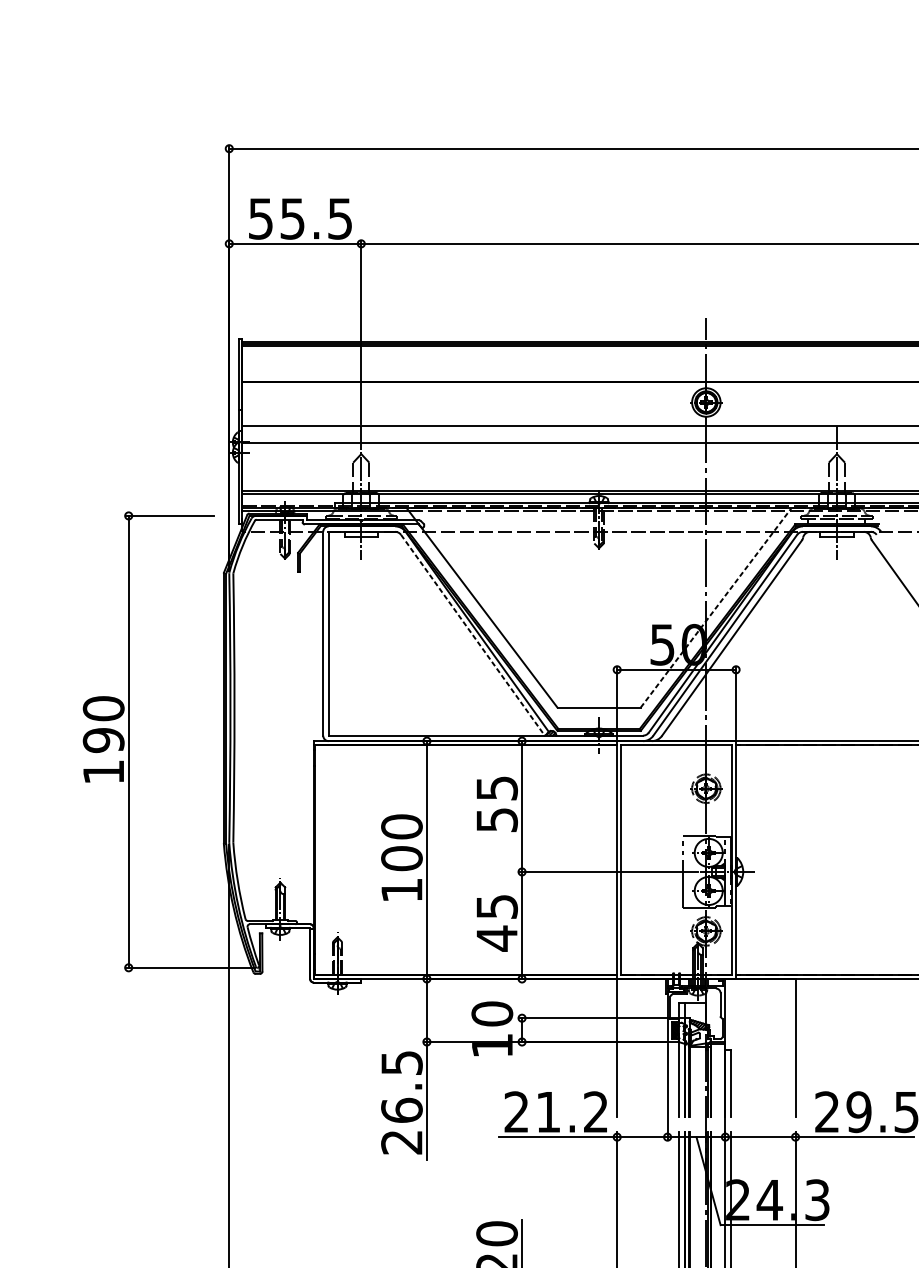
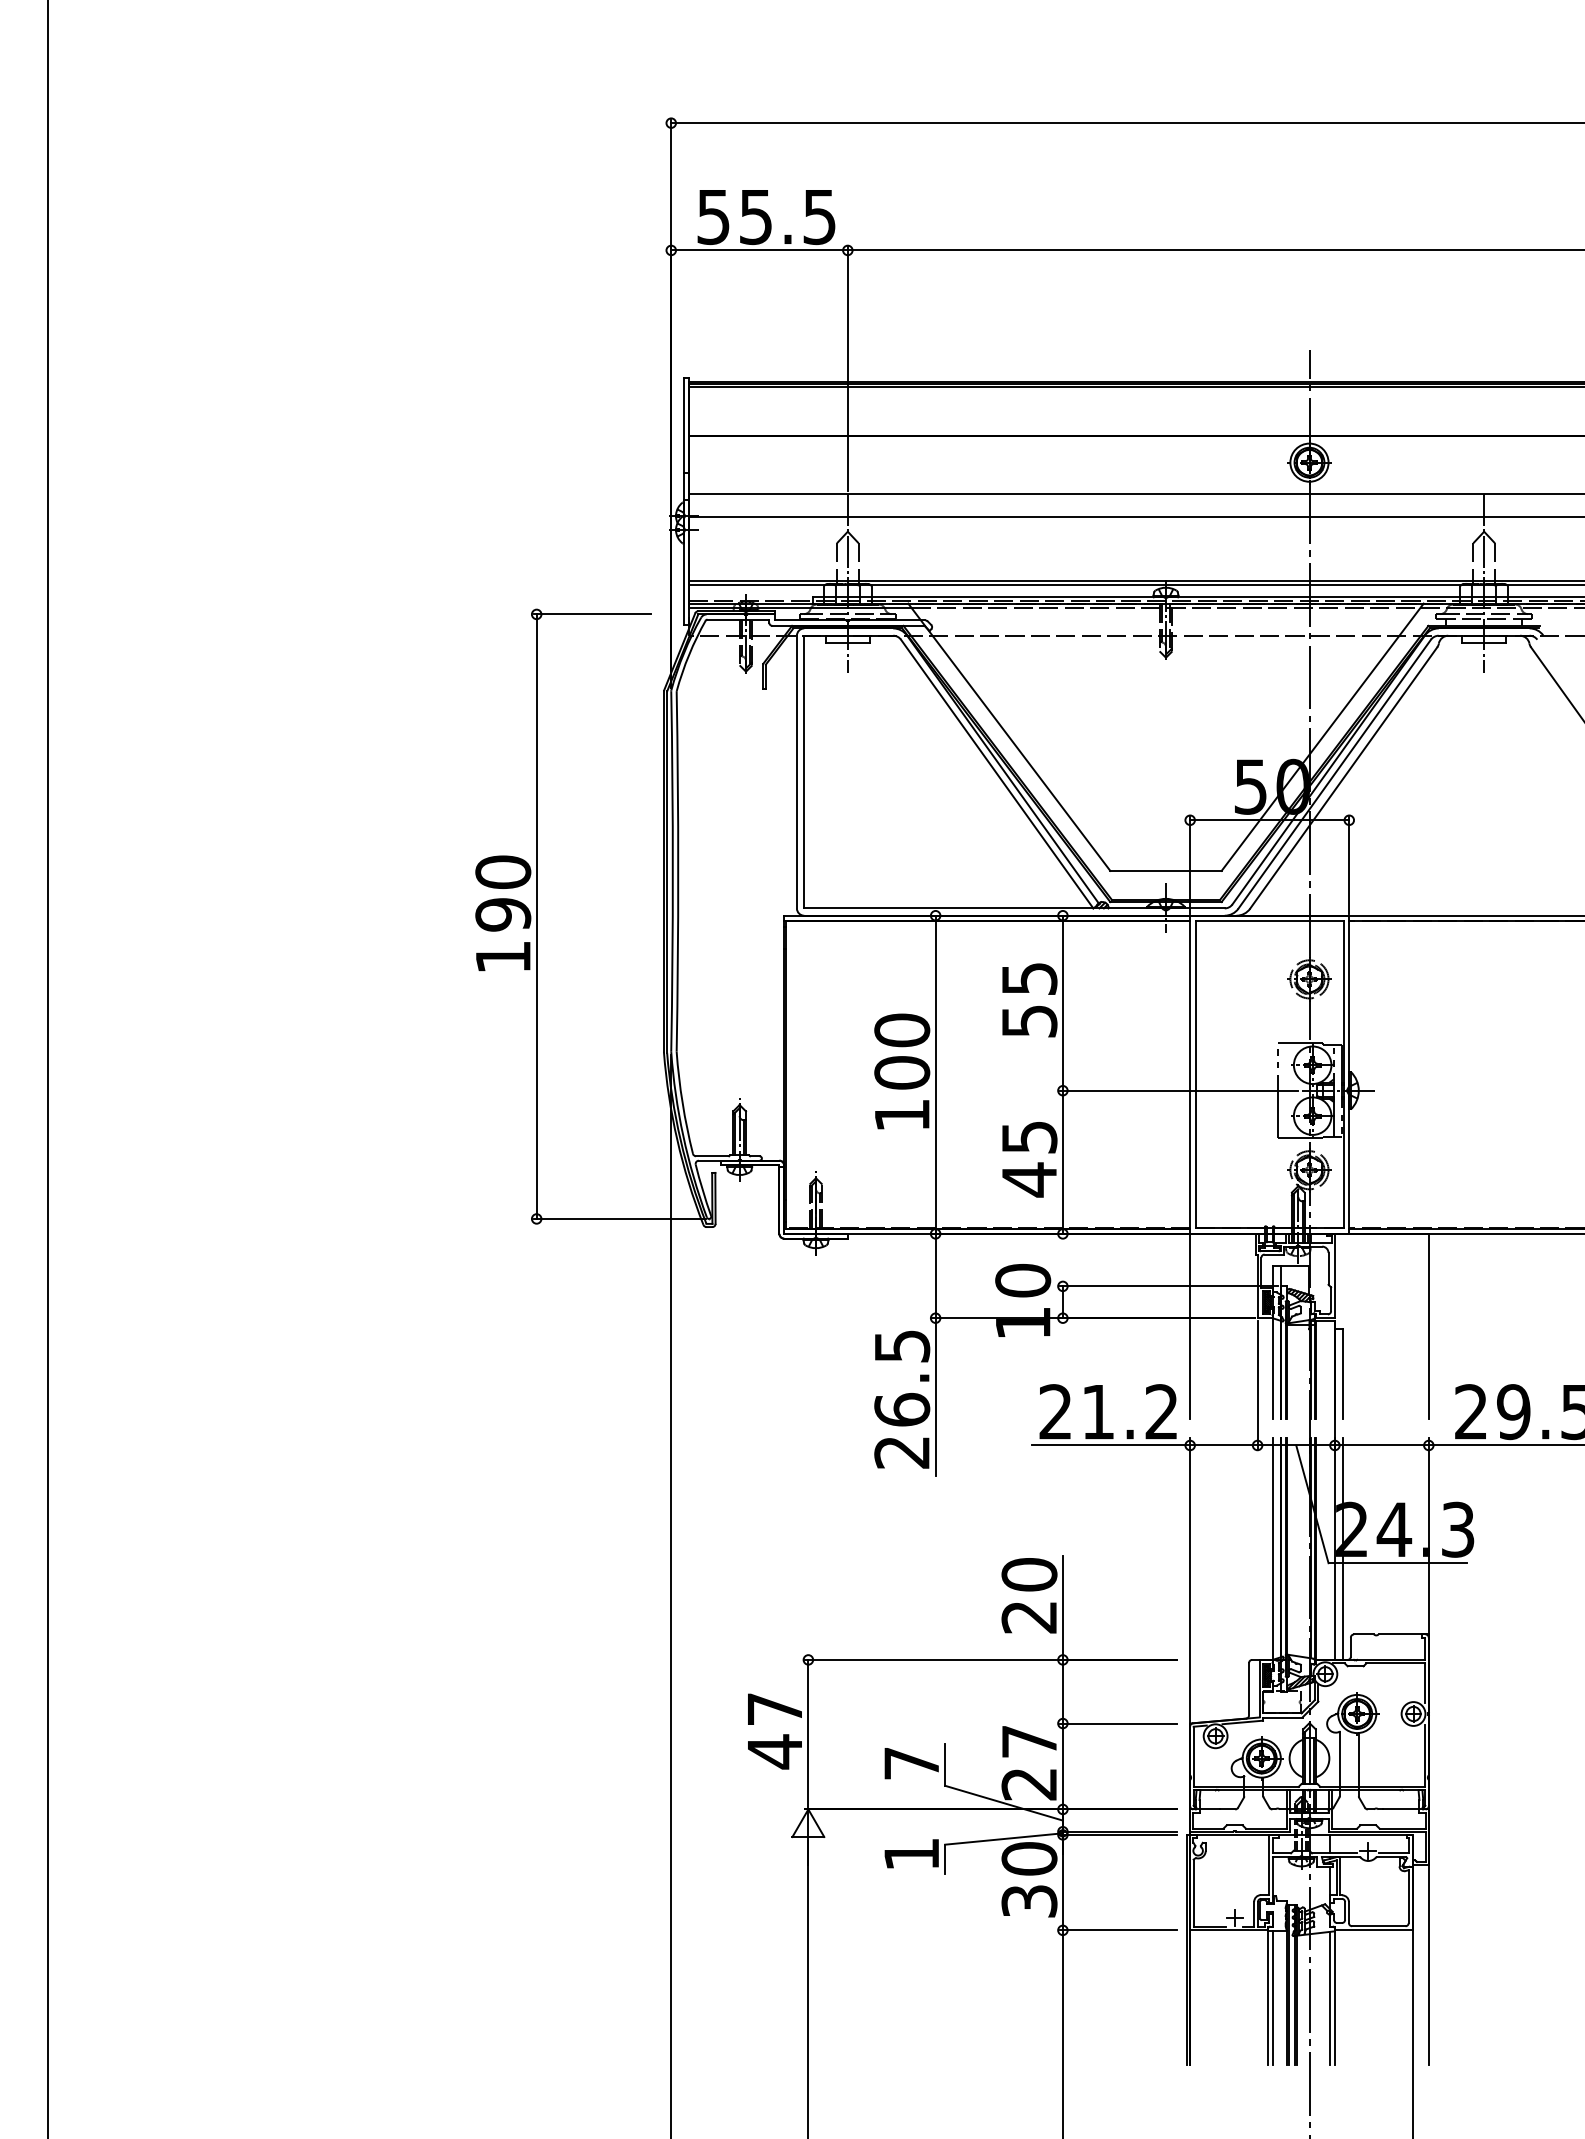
line: (716, 607) -> (1322, 737), dashed -> solid
line: (473, 635) -> (997, 774), dashed -> solid

